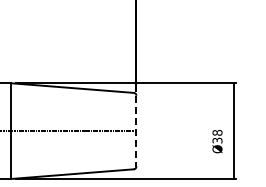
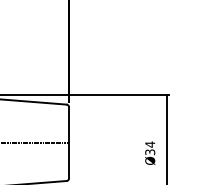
line: (136, 131) -> (69, 143), dashed -> solid
text: (217, 132) -> (150, 144), Ø38 -> Ø34

